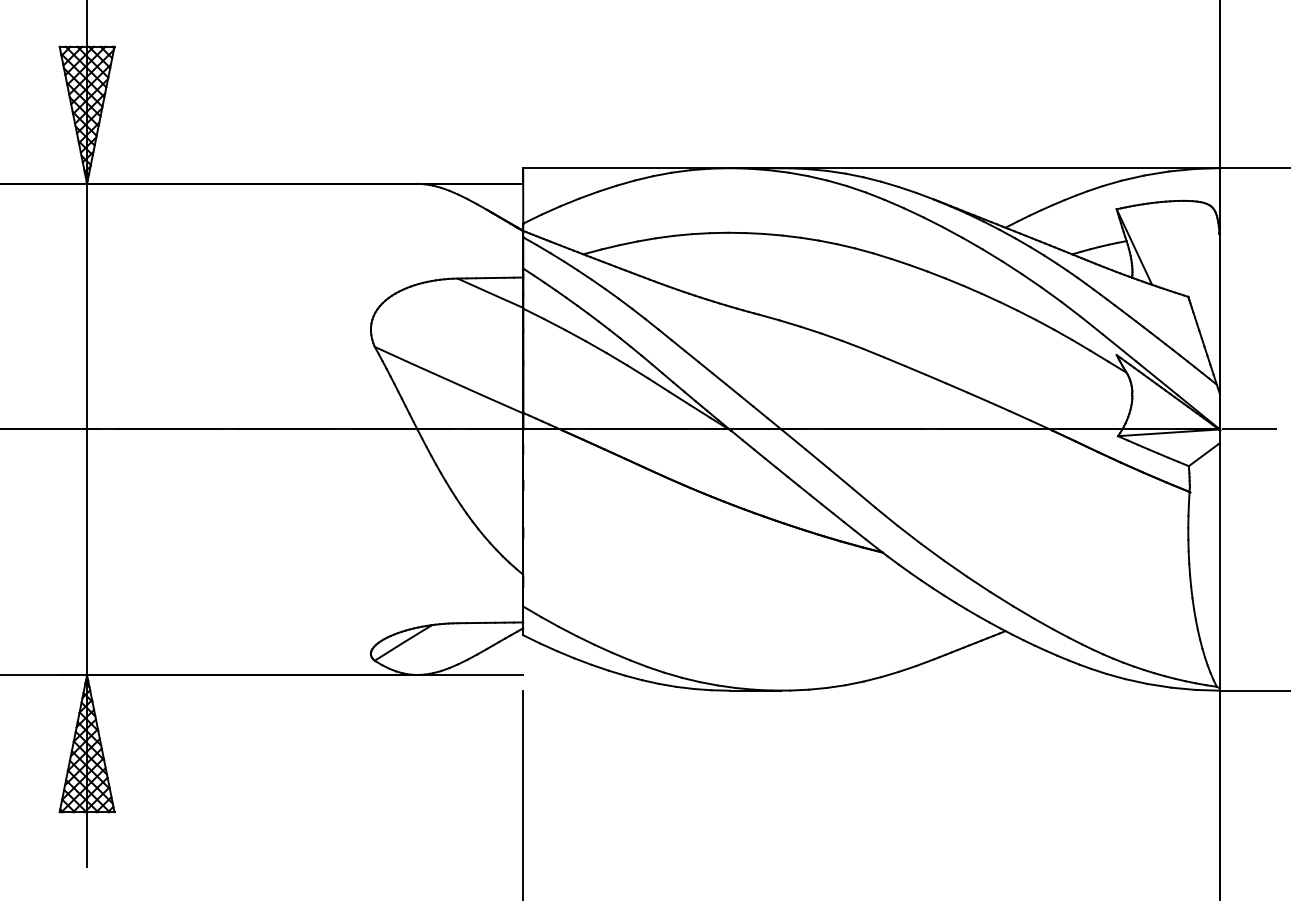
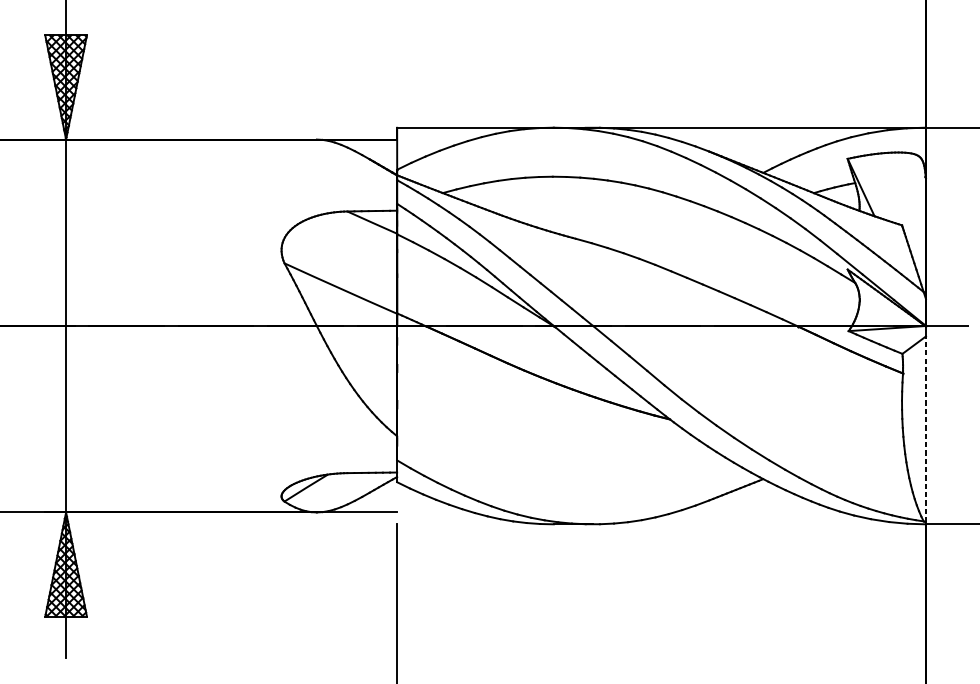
line: (1219, 565) -> (925, 429), solid -> dashed

